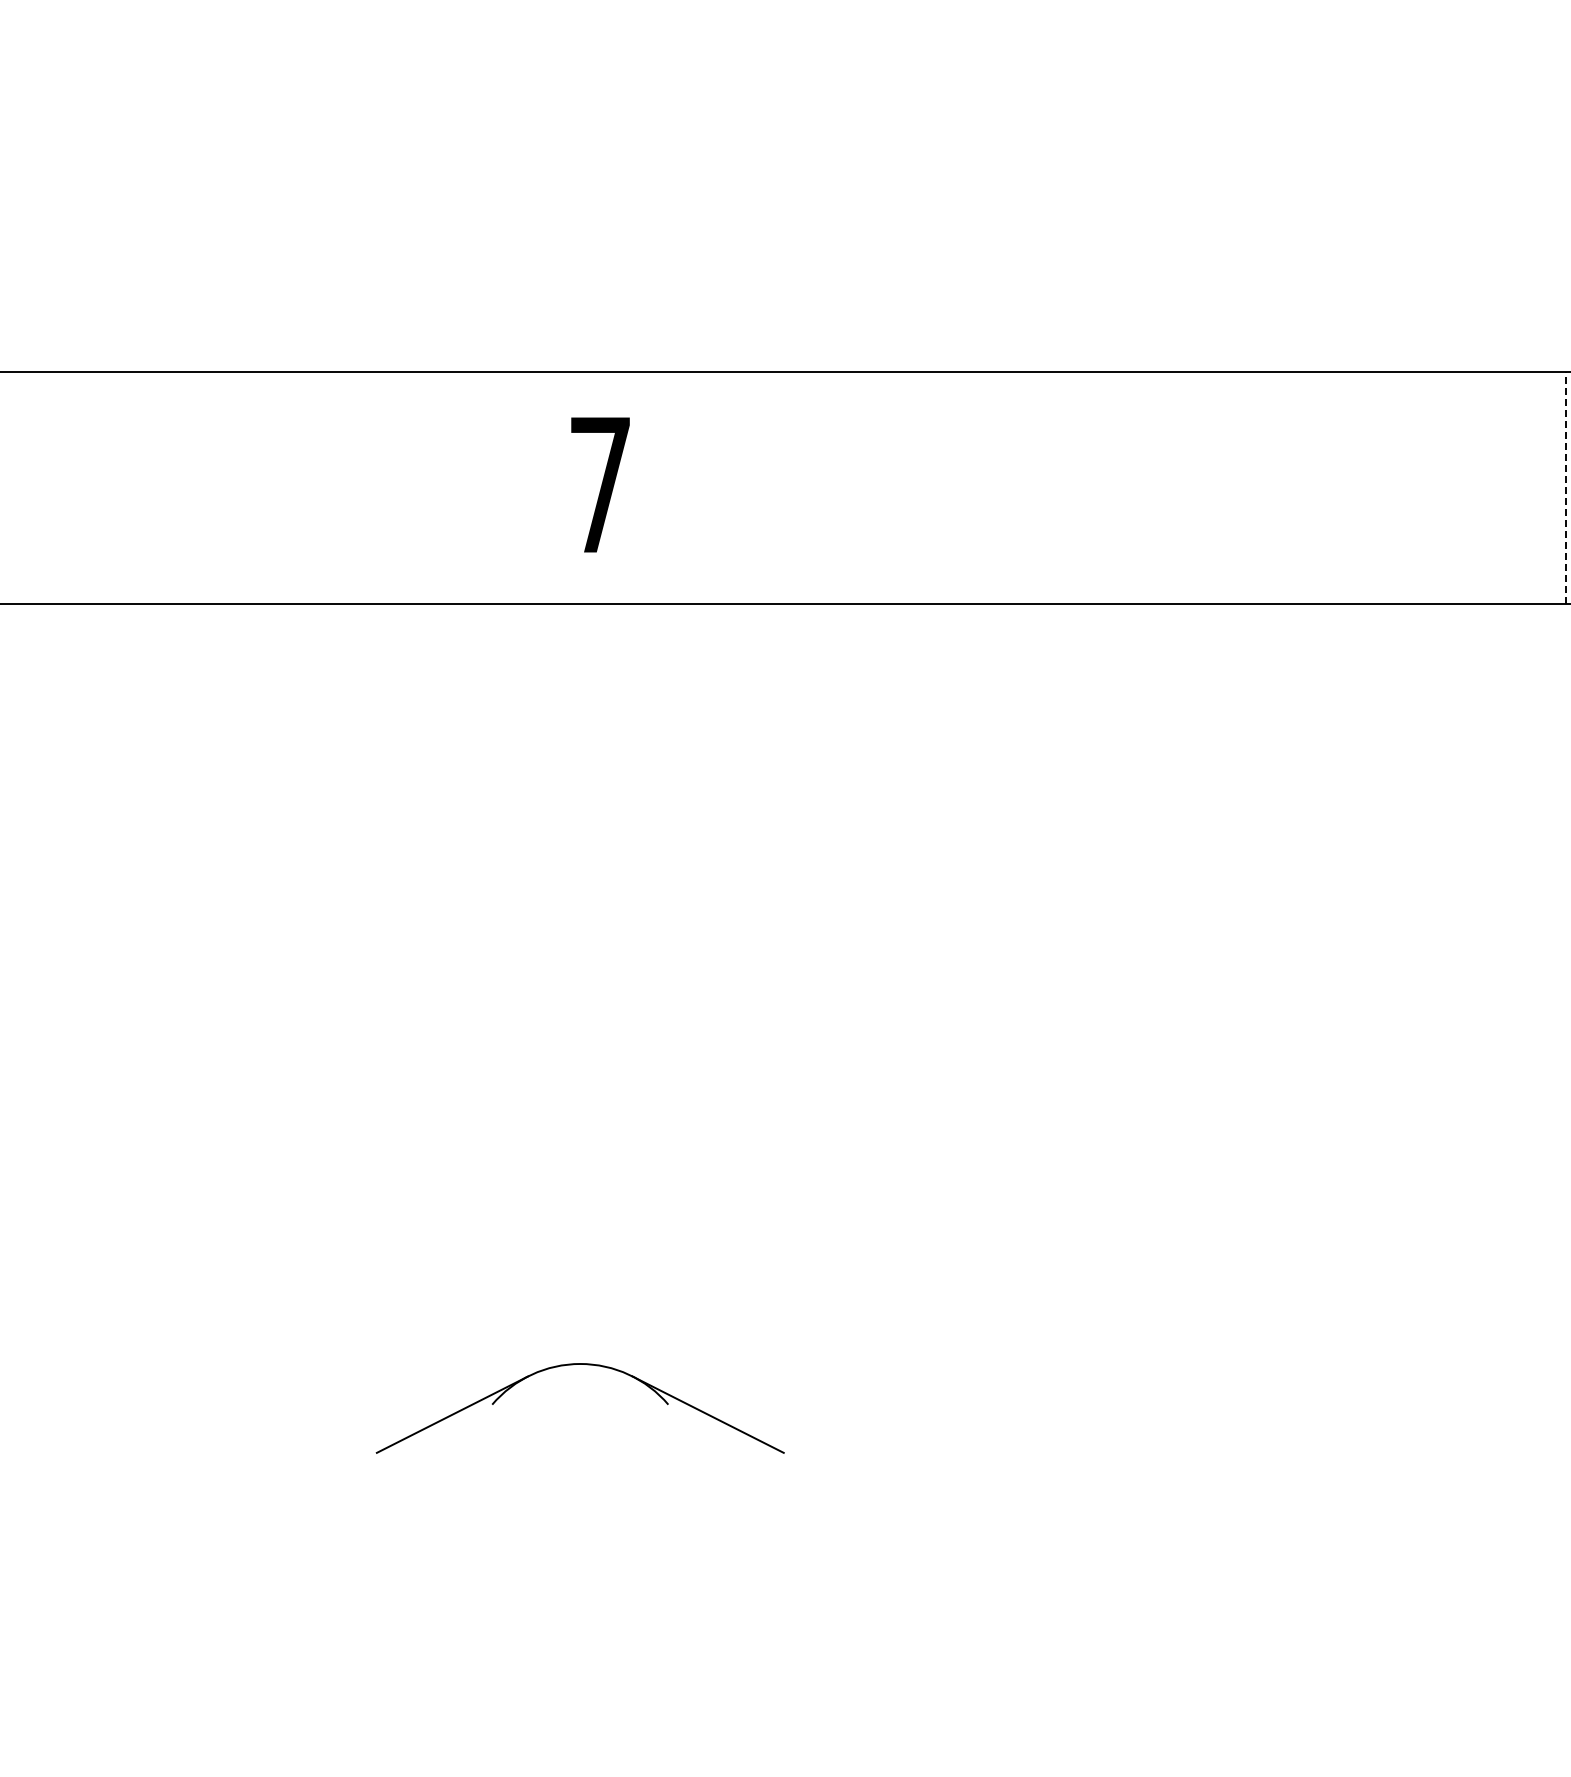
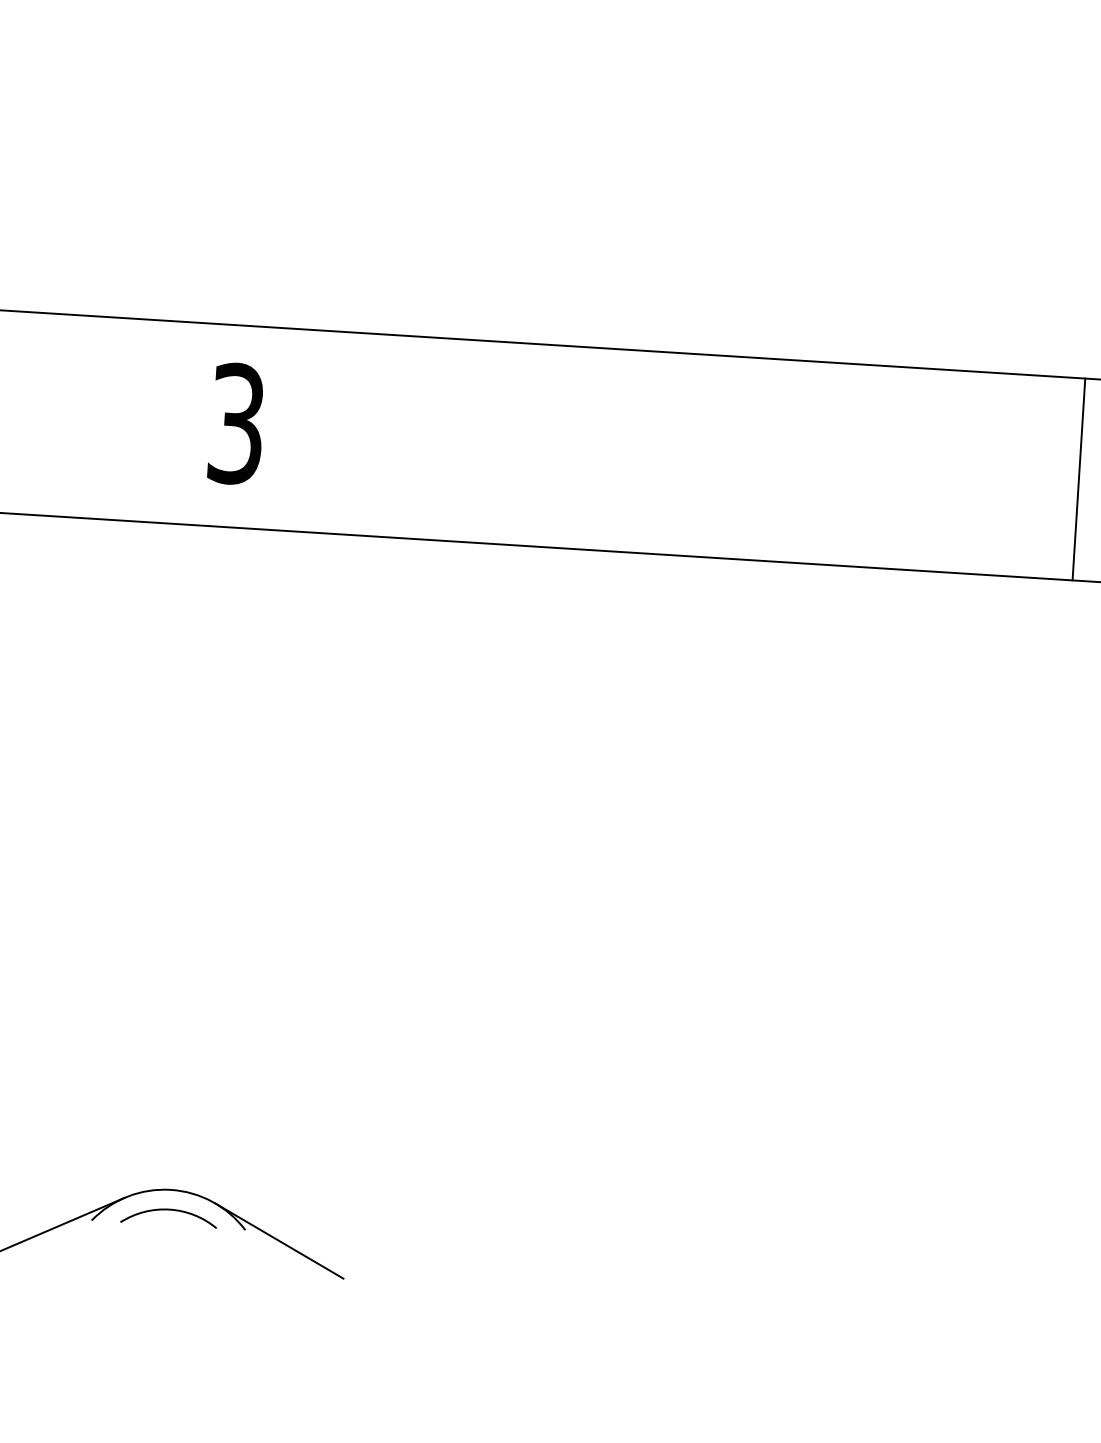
text: (600, 484) -> (236, 423), 7 -> 3
line: (1565, 487) -> (1078, 479), dashed -> solid
arc: (580, 1387) -> (169, 1210), added

